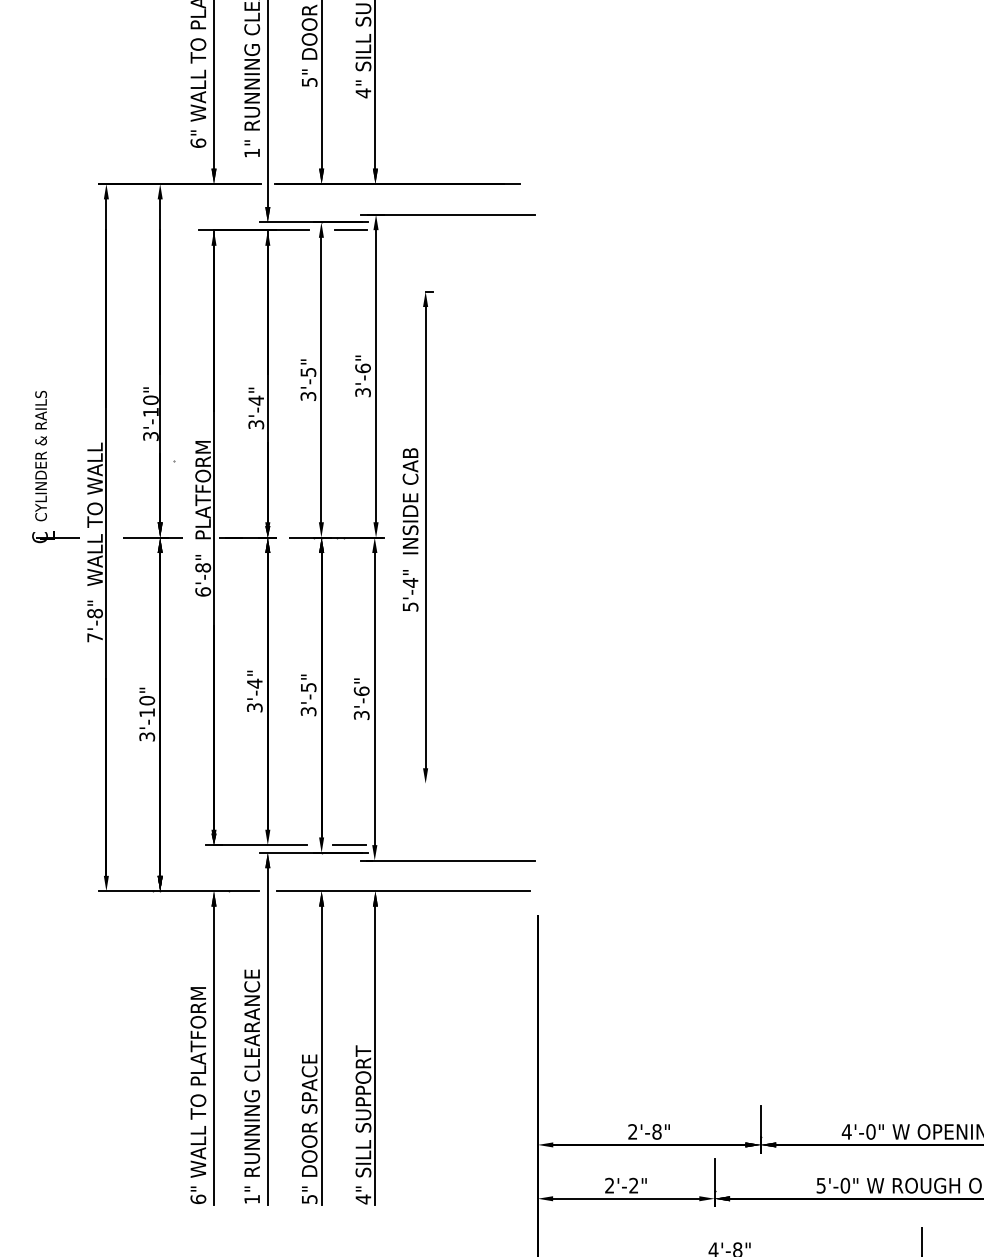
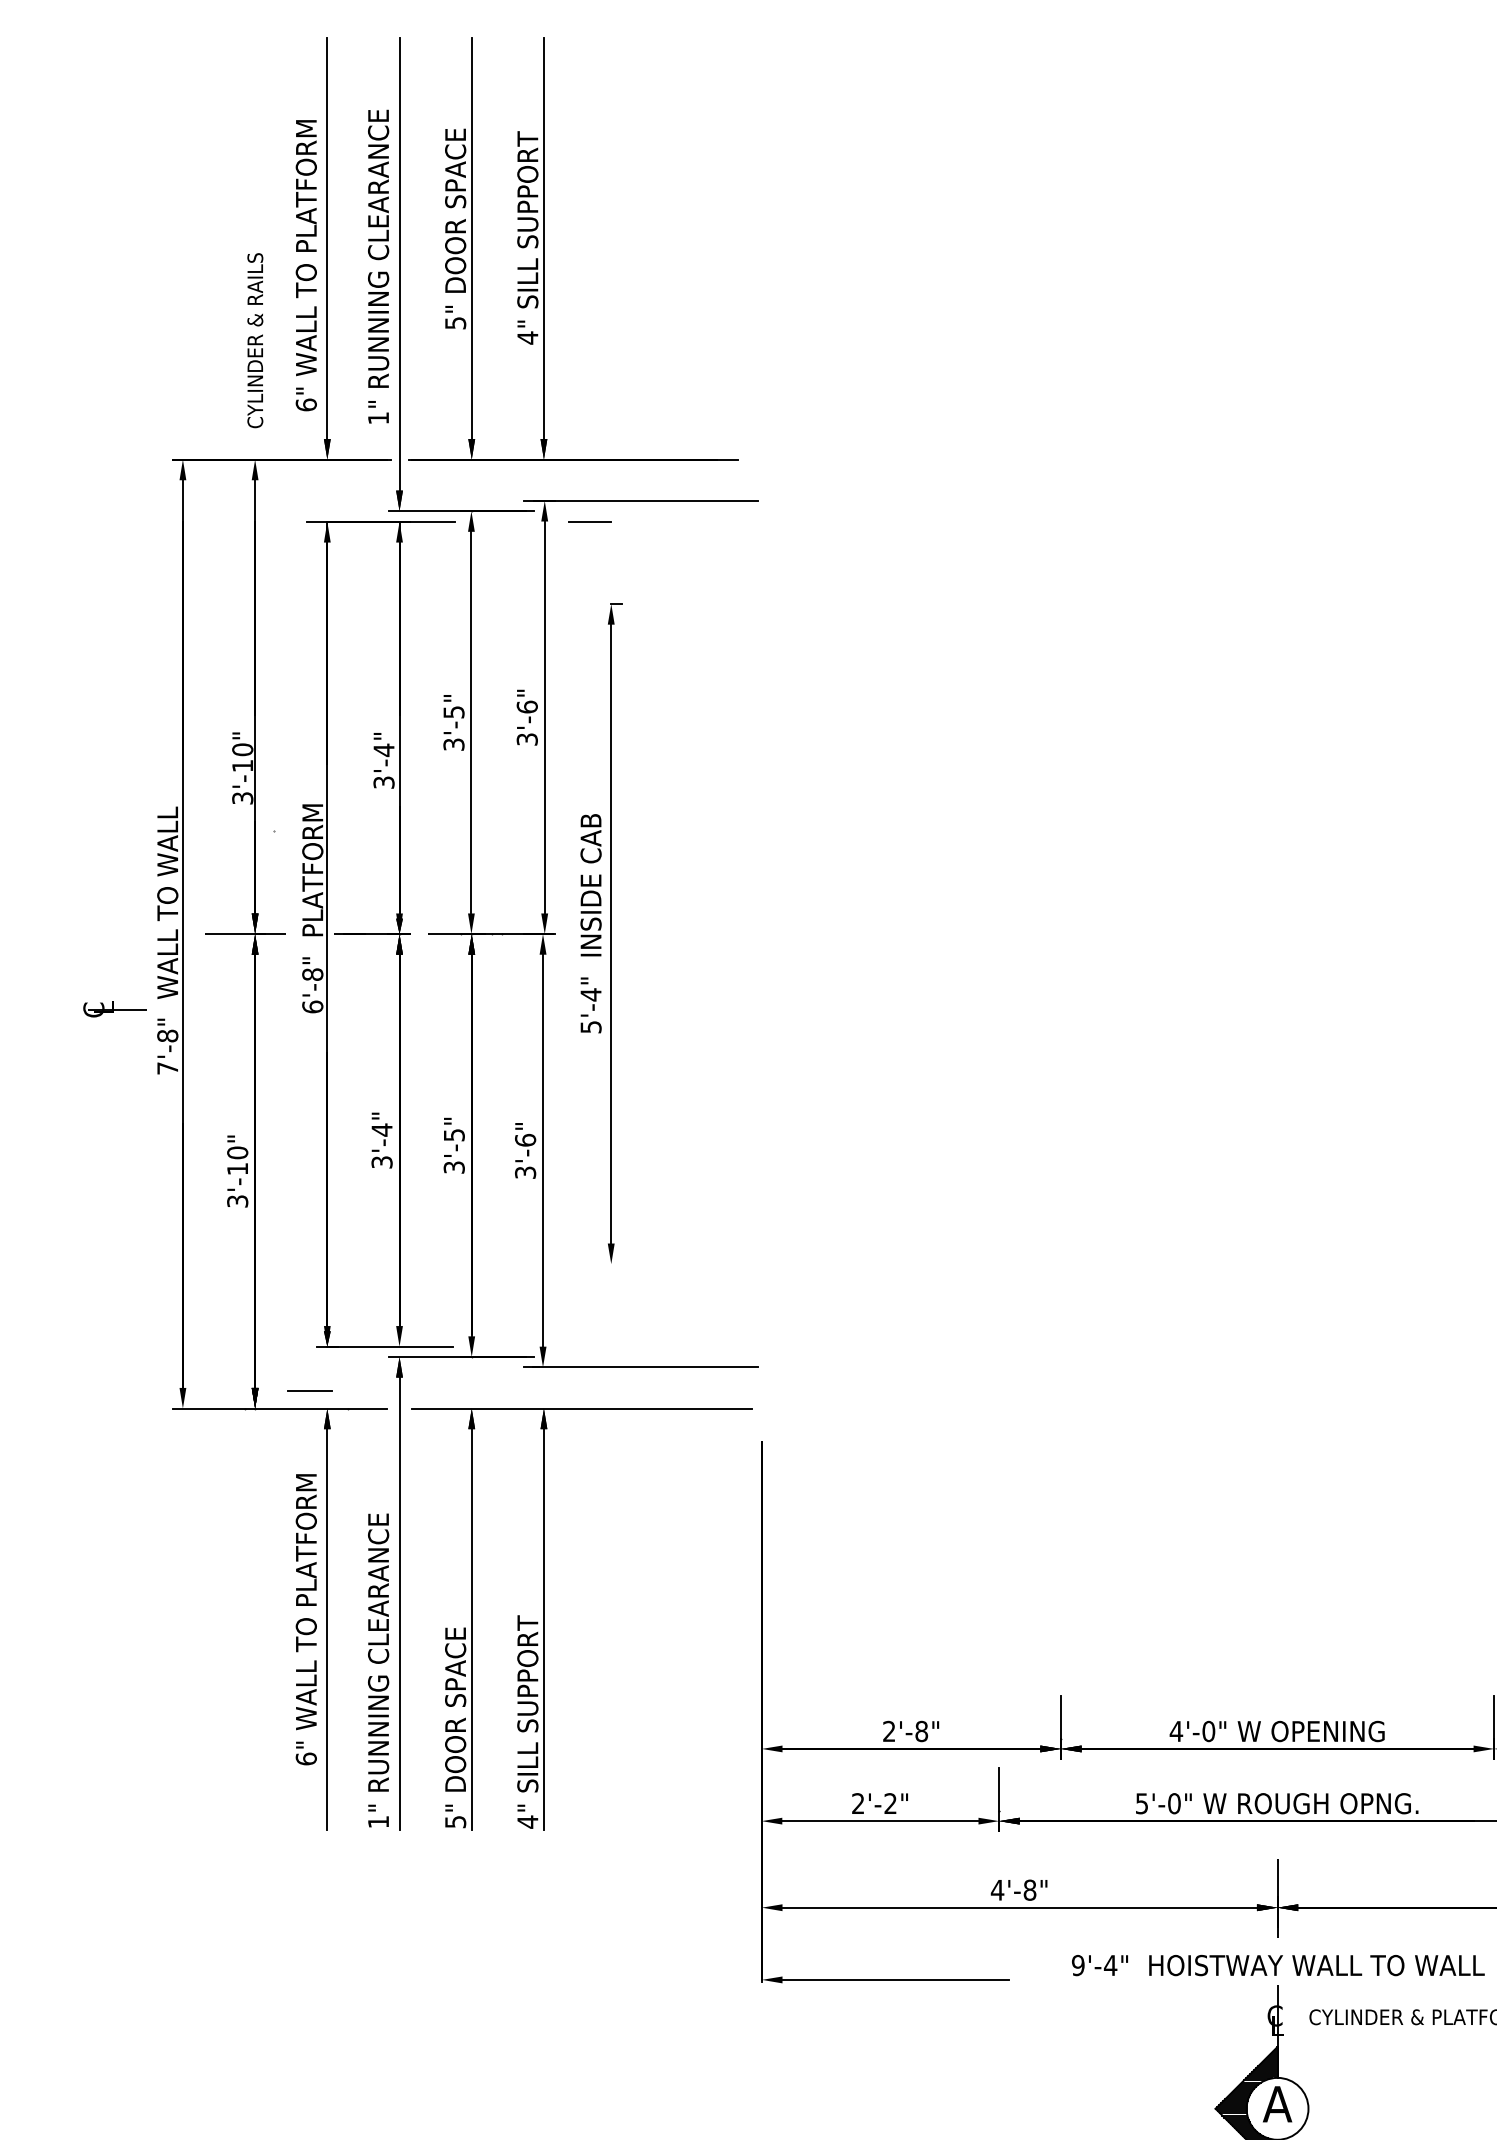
line: (350, 230) -> (589, 521), moved
text: (41, 455) -> (255, 340), moved
part: (55, 537) -> (114, 1009), moved
line: (349, 845) -> (309, 1390), moved
text: (197, 1095) -> (305, 1619), moved

